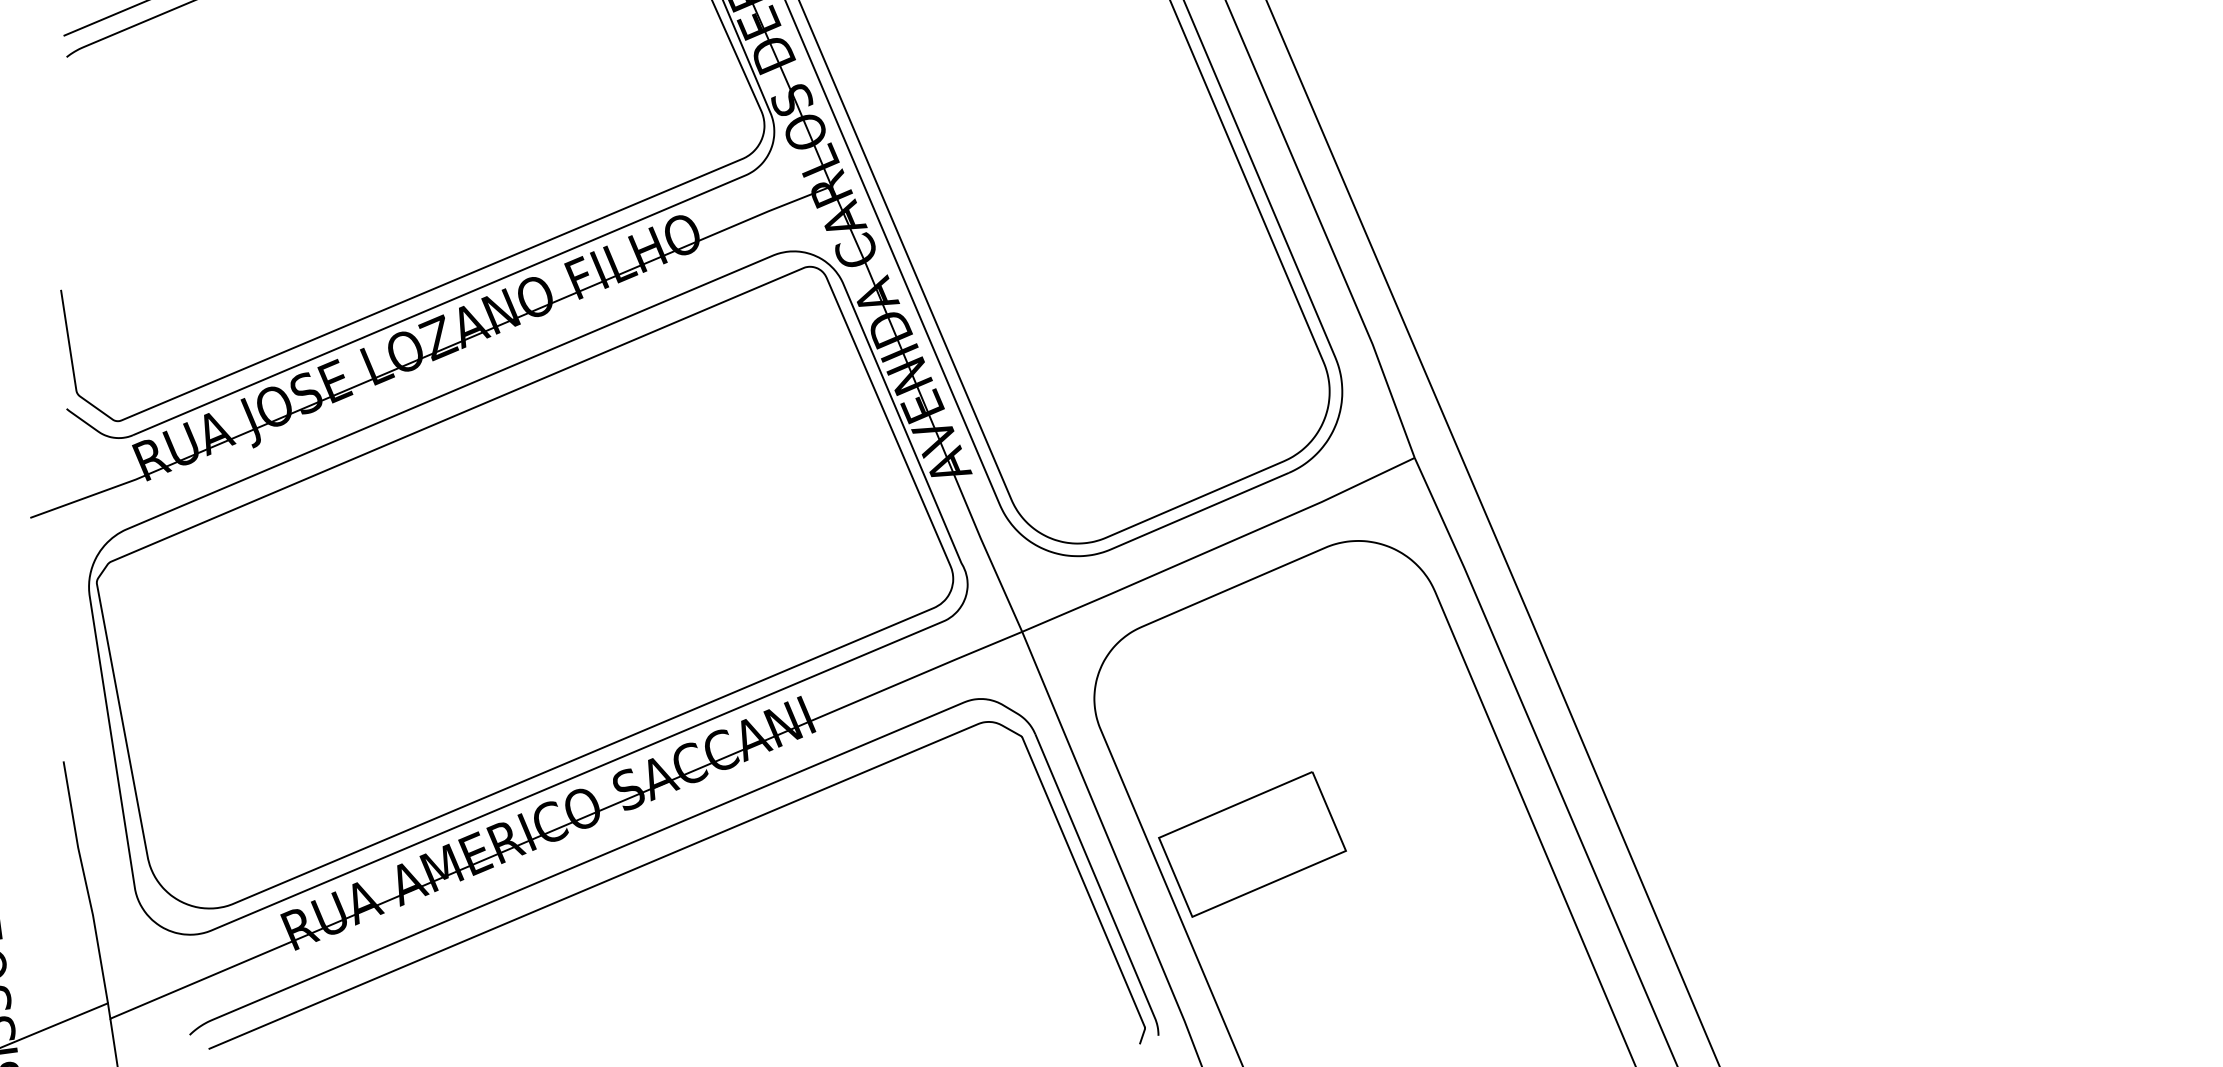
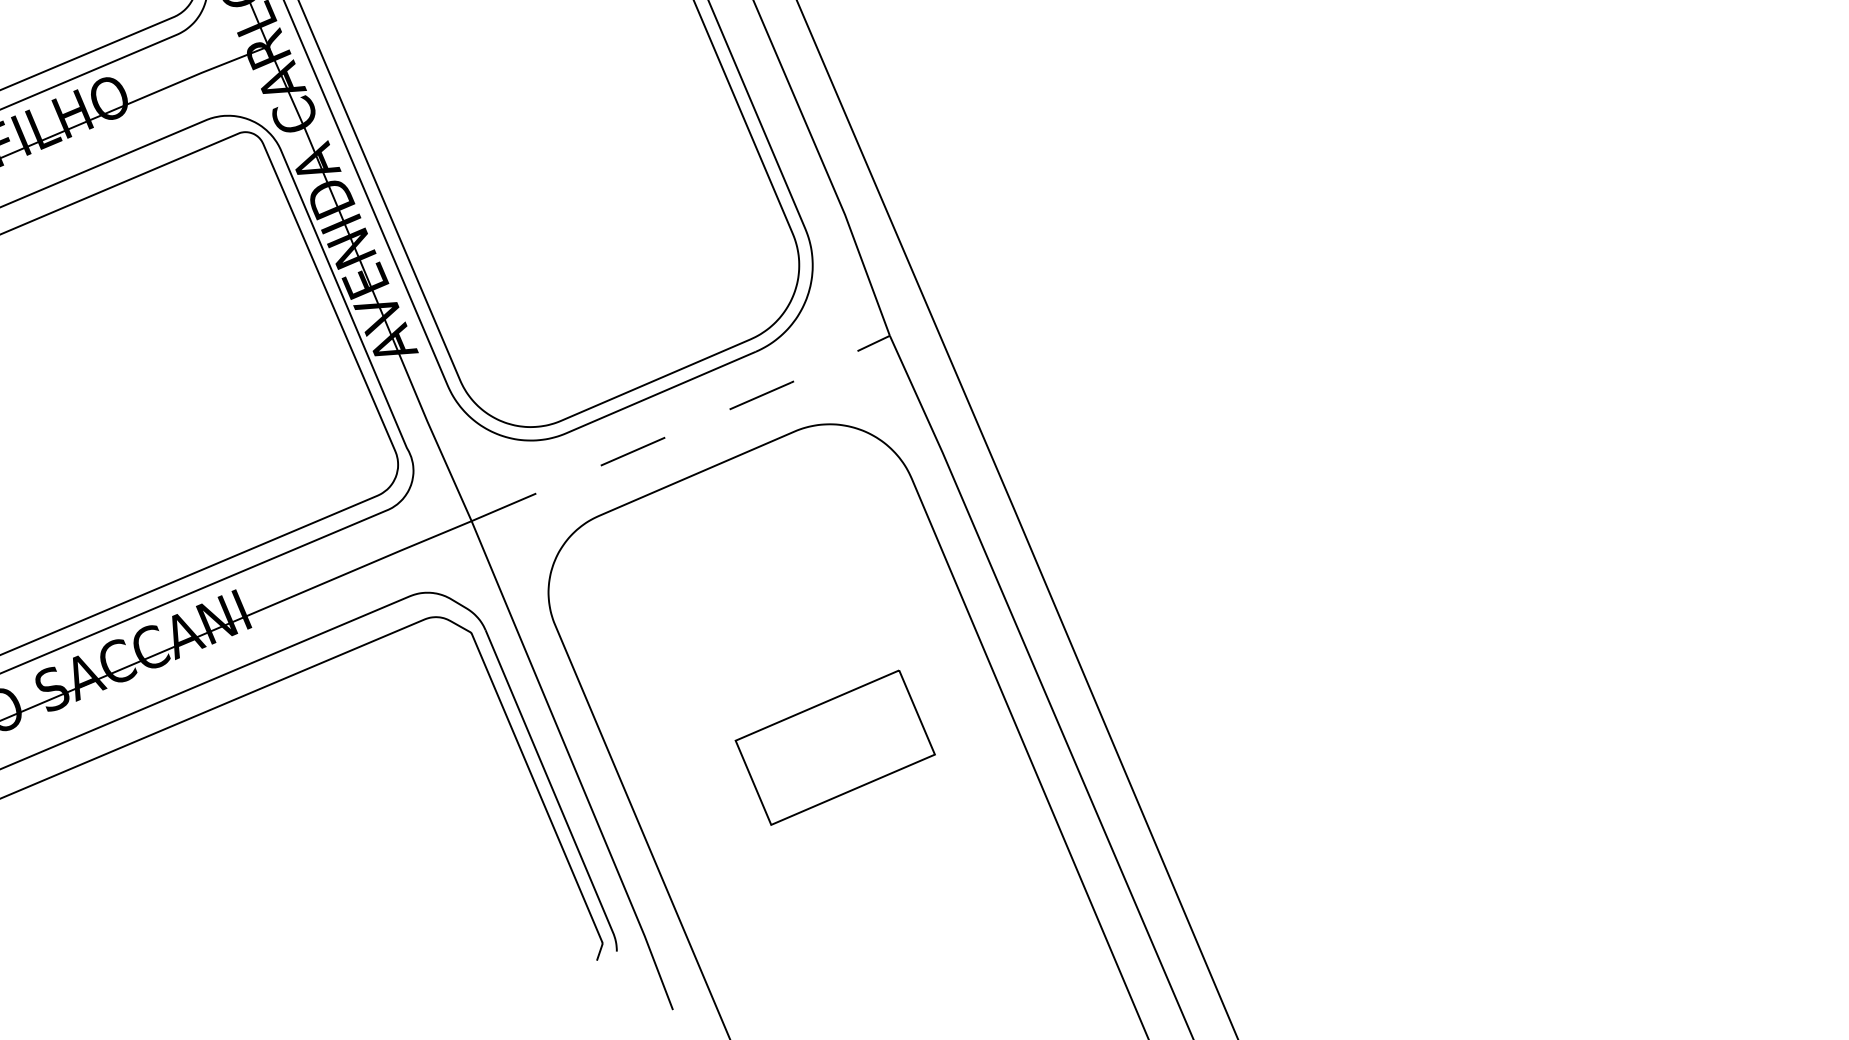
line: (1219, 546) -> (681, 430), solid -> dashed
part: (1252, 844) -> (835, 747), moved

